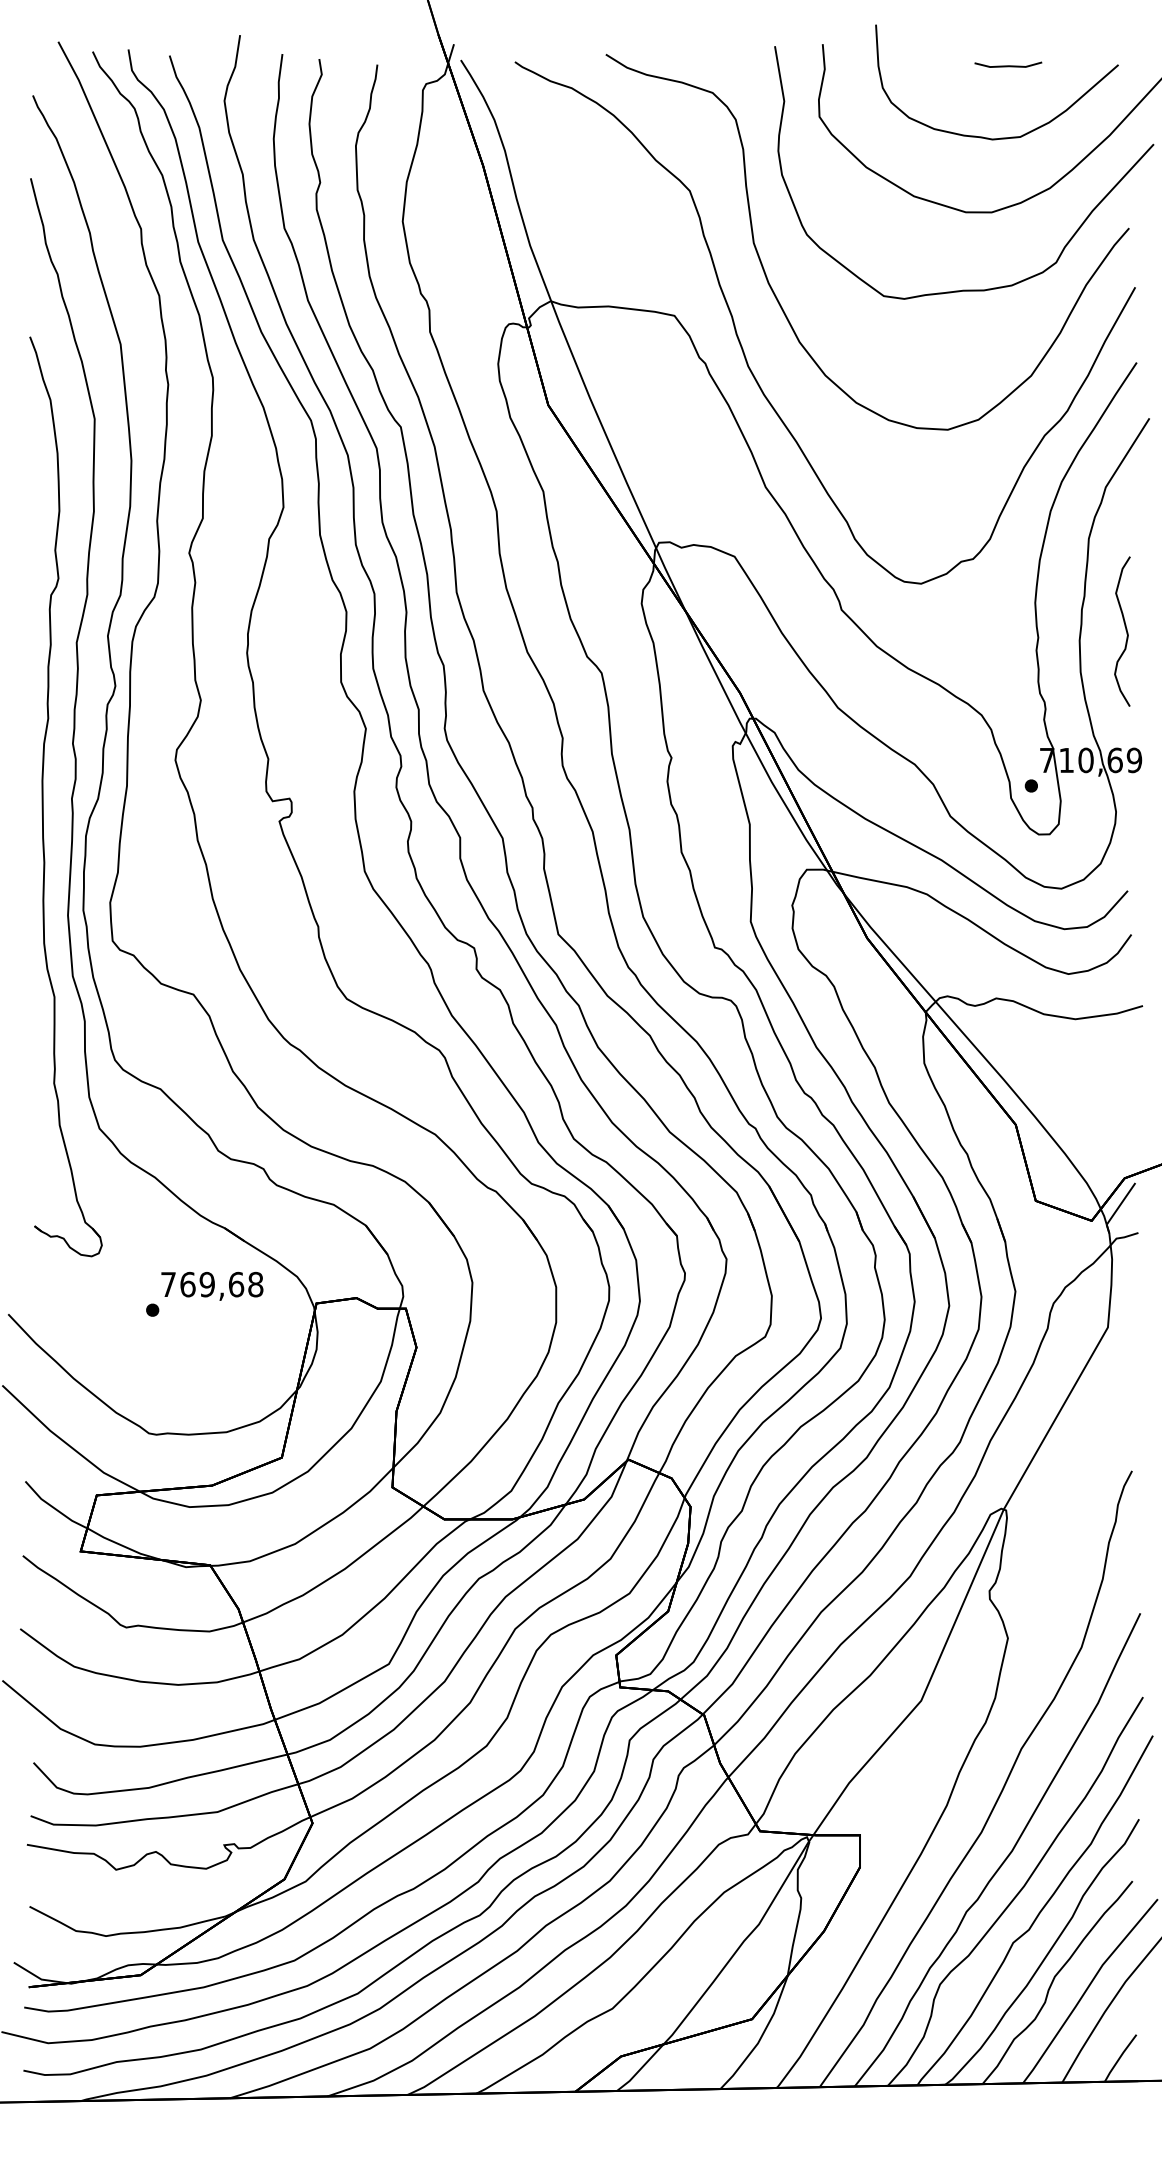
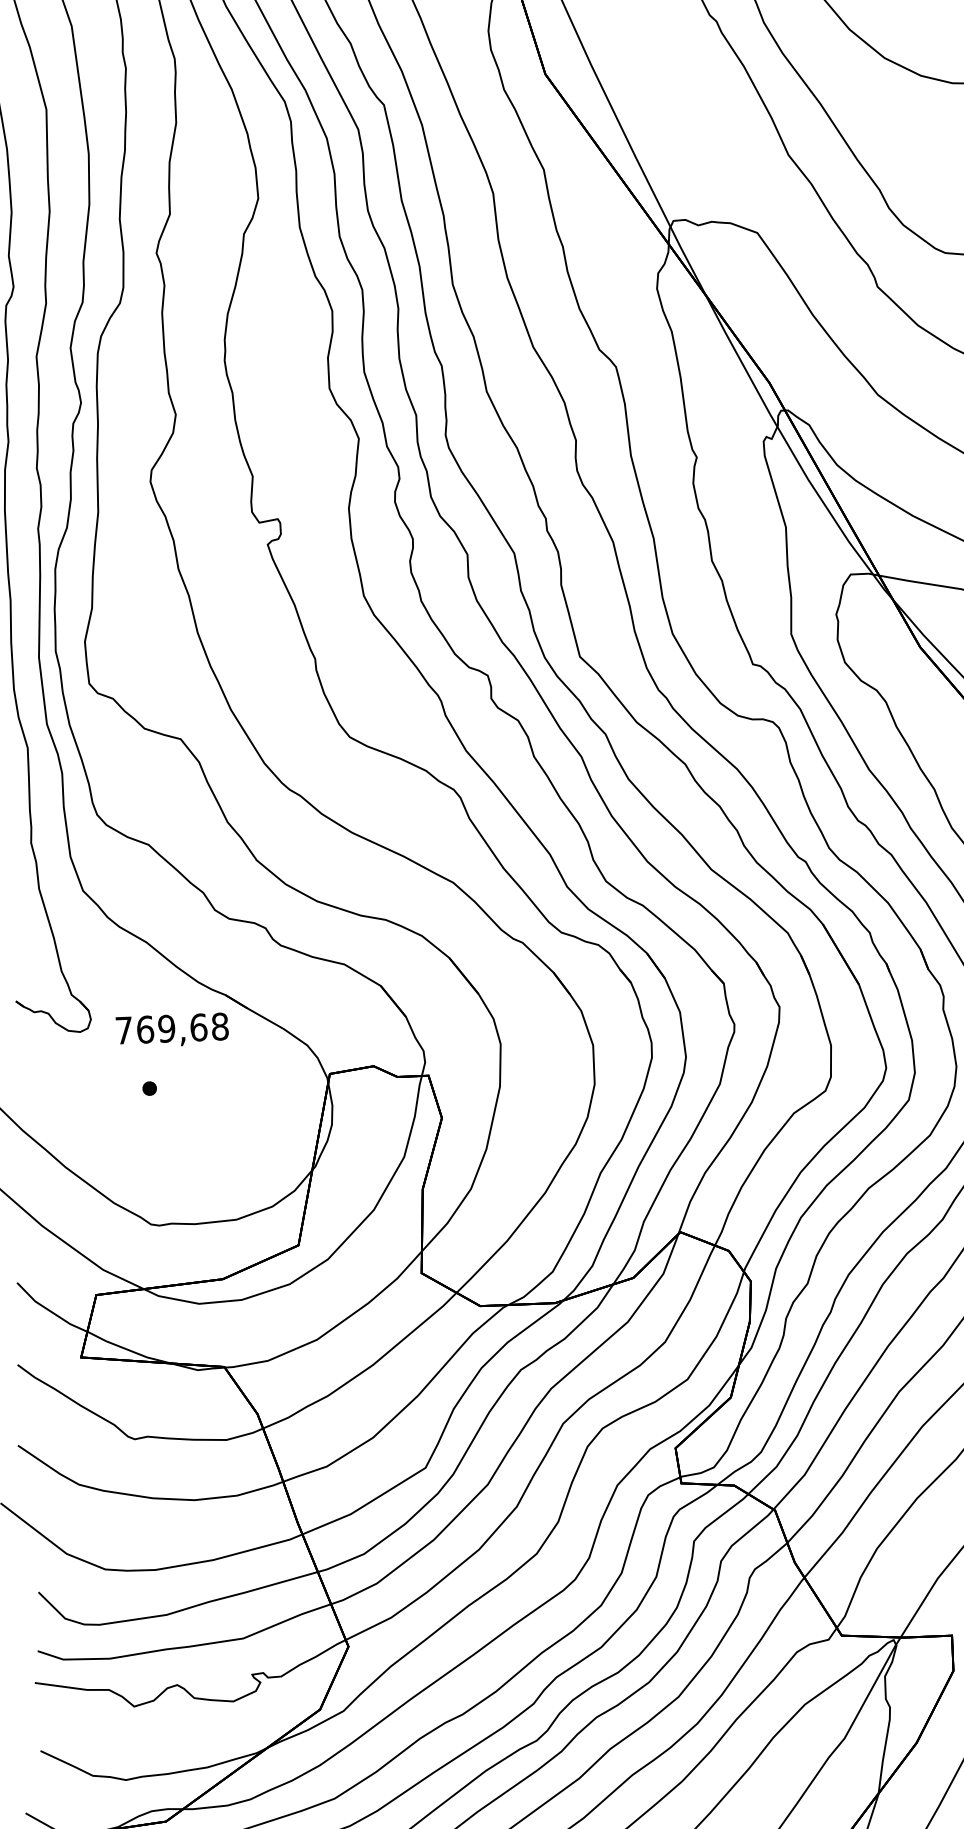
text: (212, 1285) -> (172, 1029), moved

